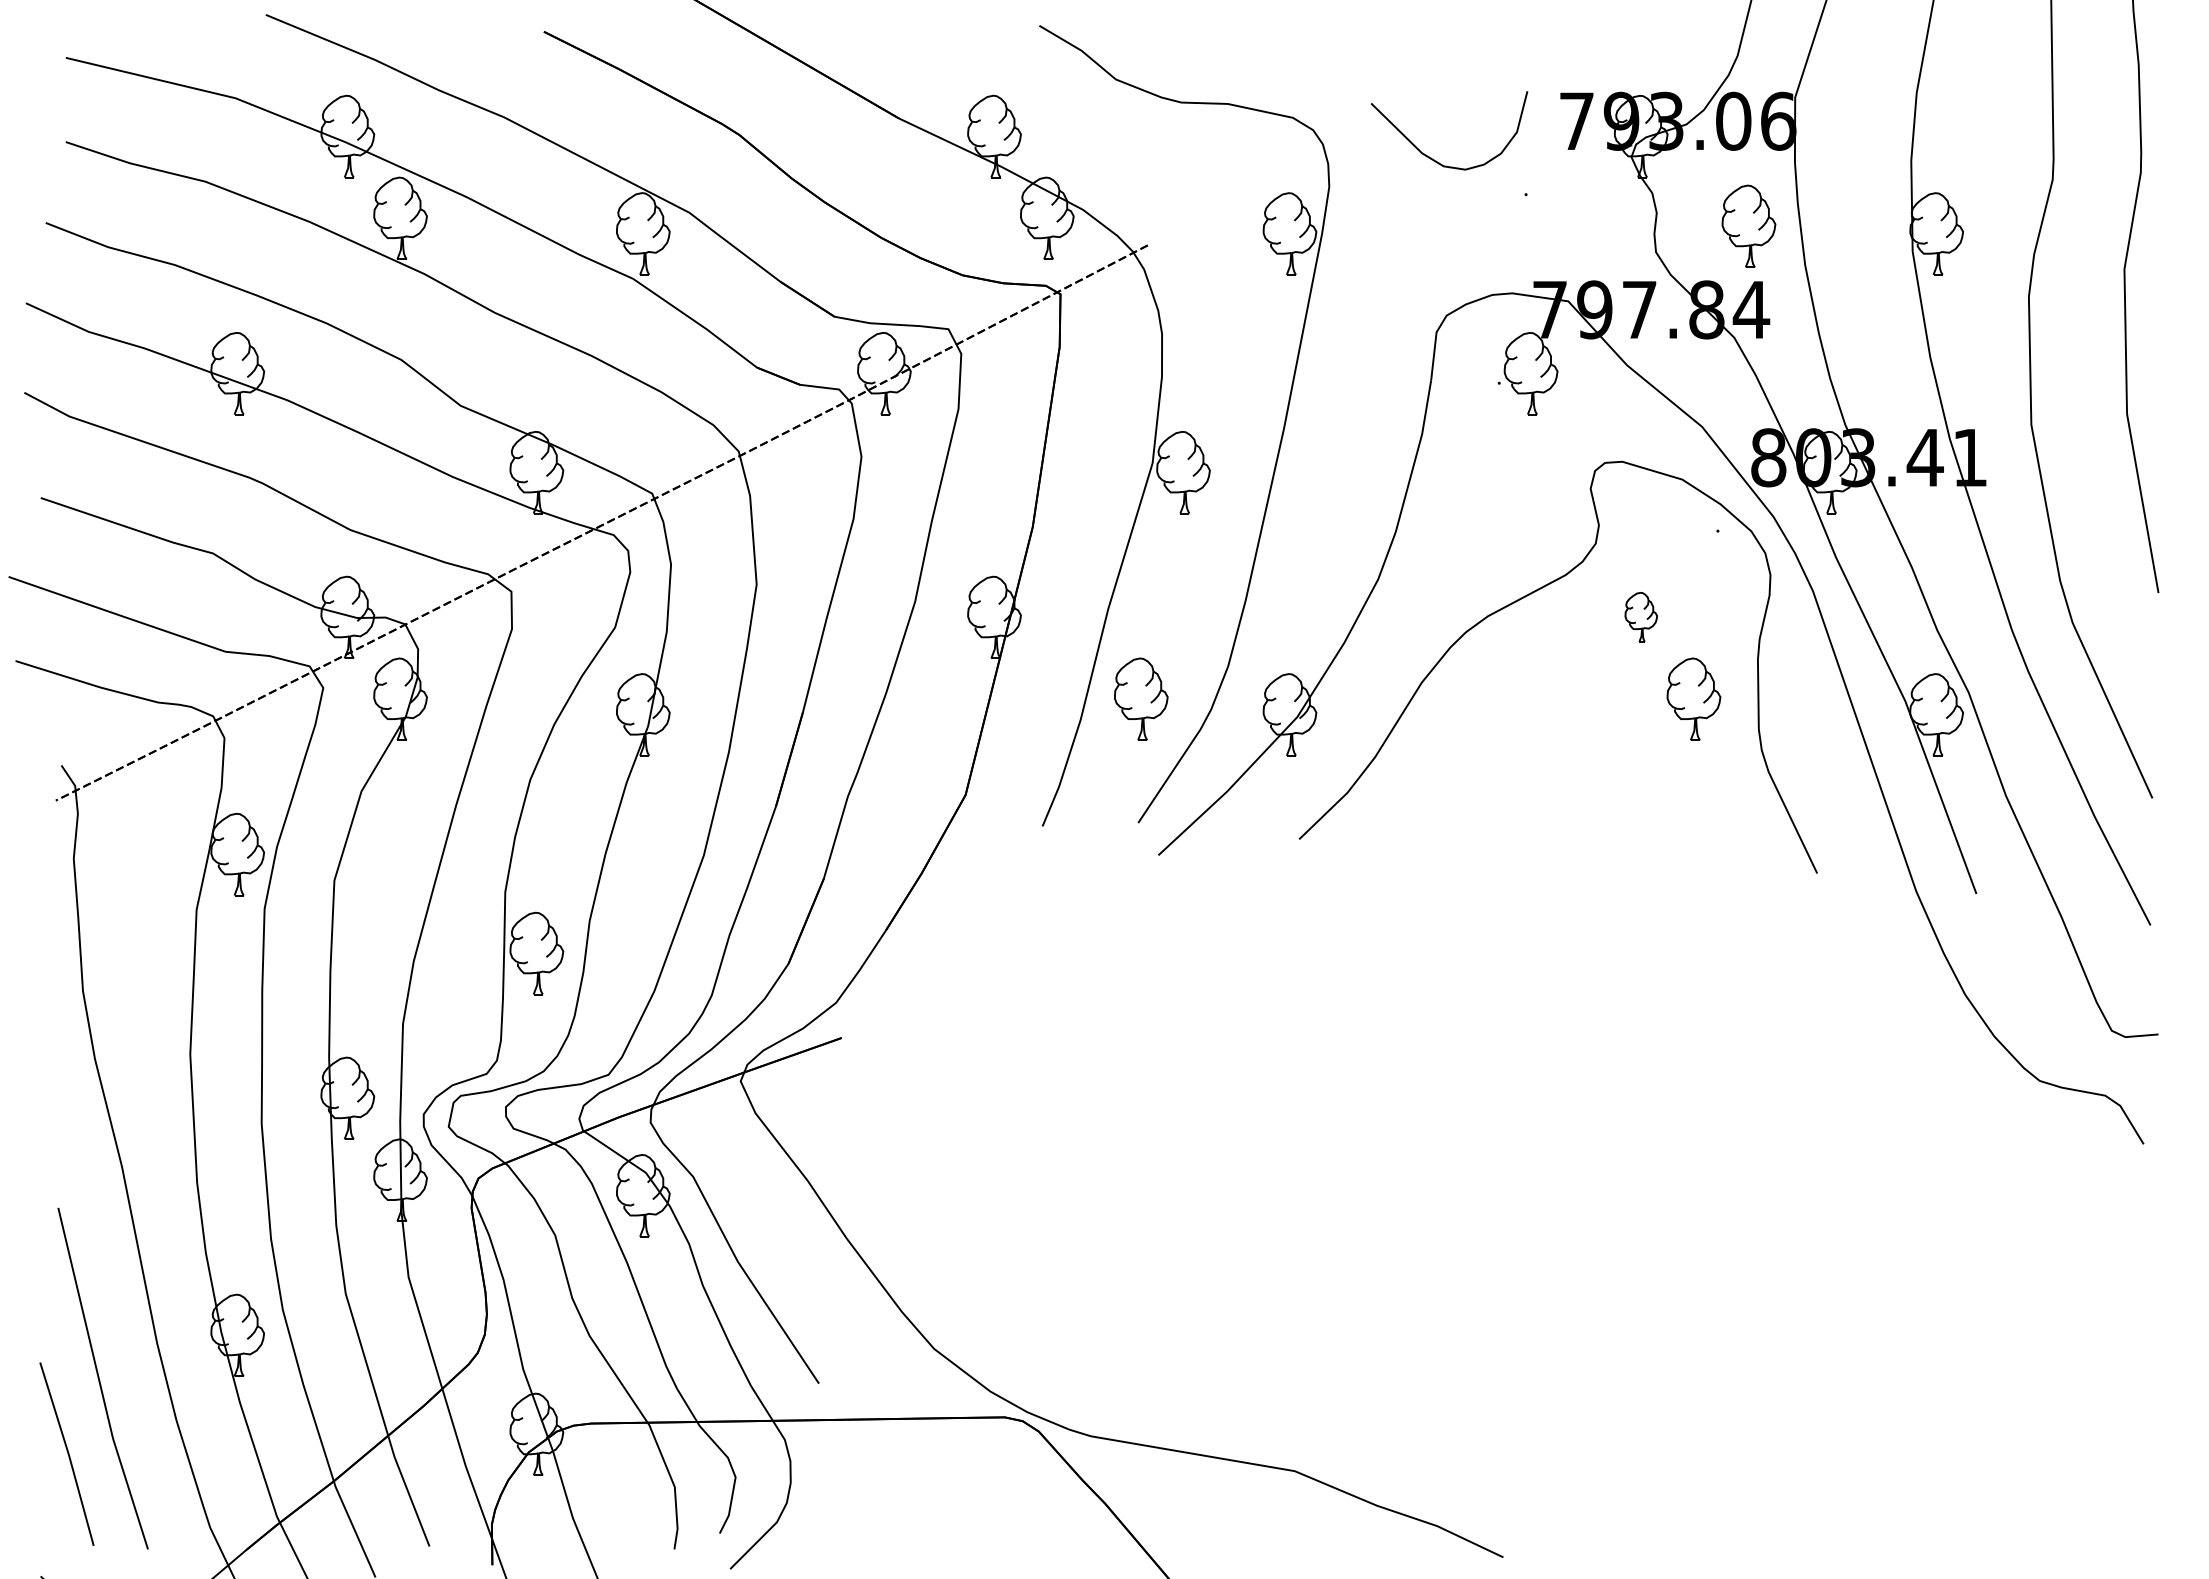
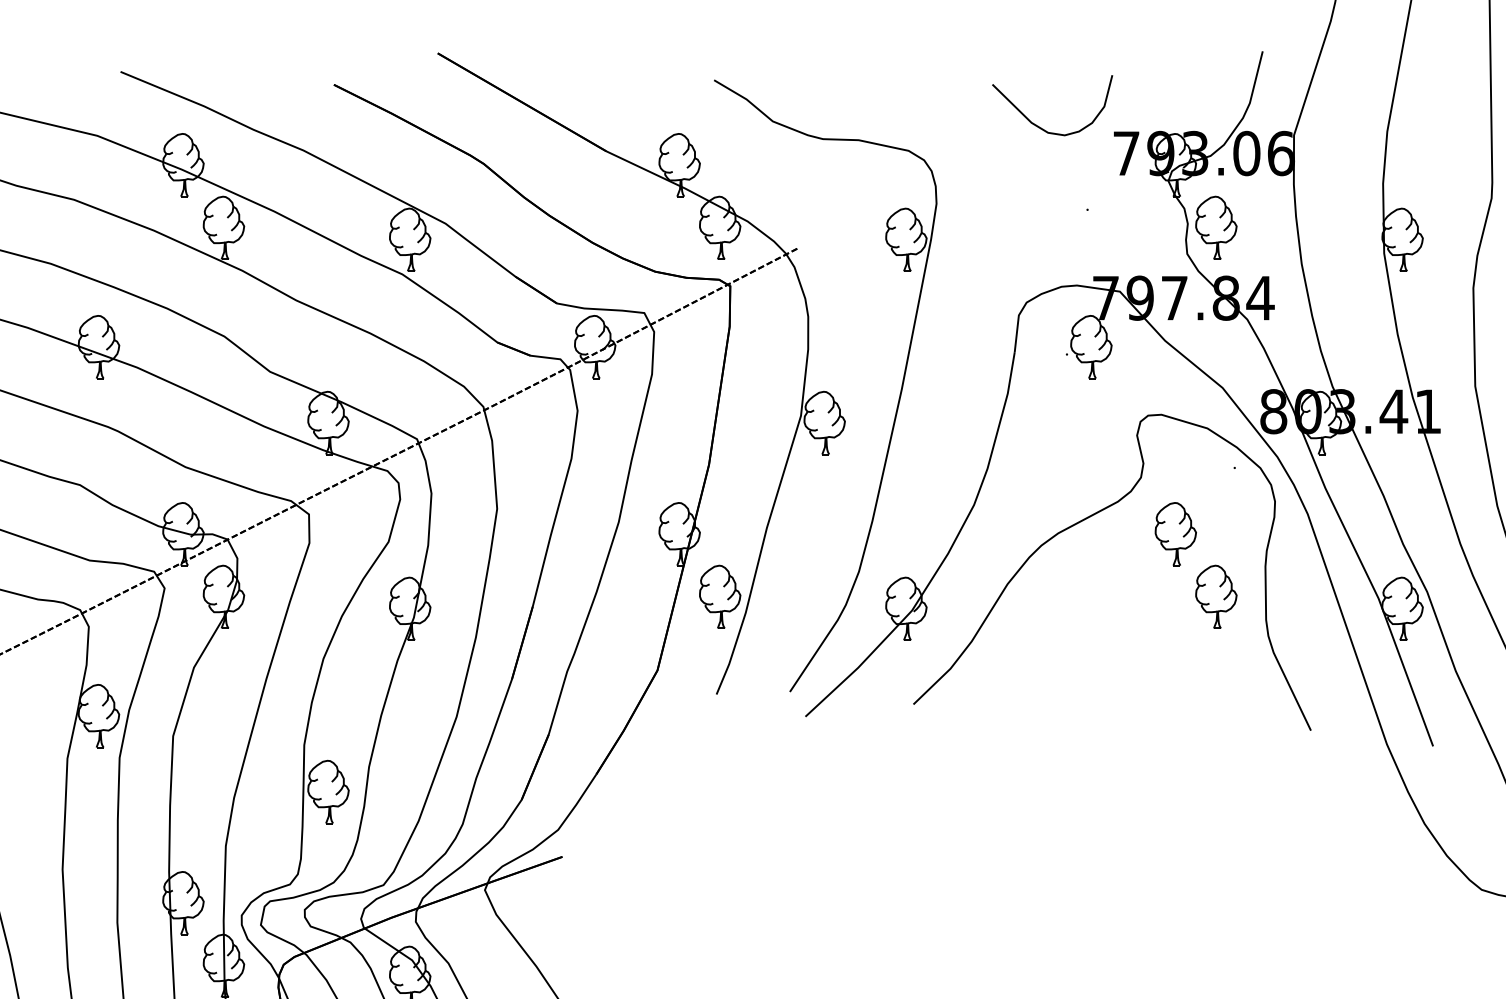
curve: (1431, 157) -> (1038, 126), moved
part: (1748, 225) -> (1216, 227), moved
part: (1641, 616) -> (1176, 533), size x1.67
part: (1141, 698) -> (720, 596), moved

